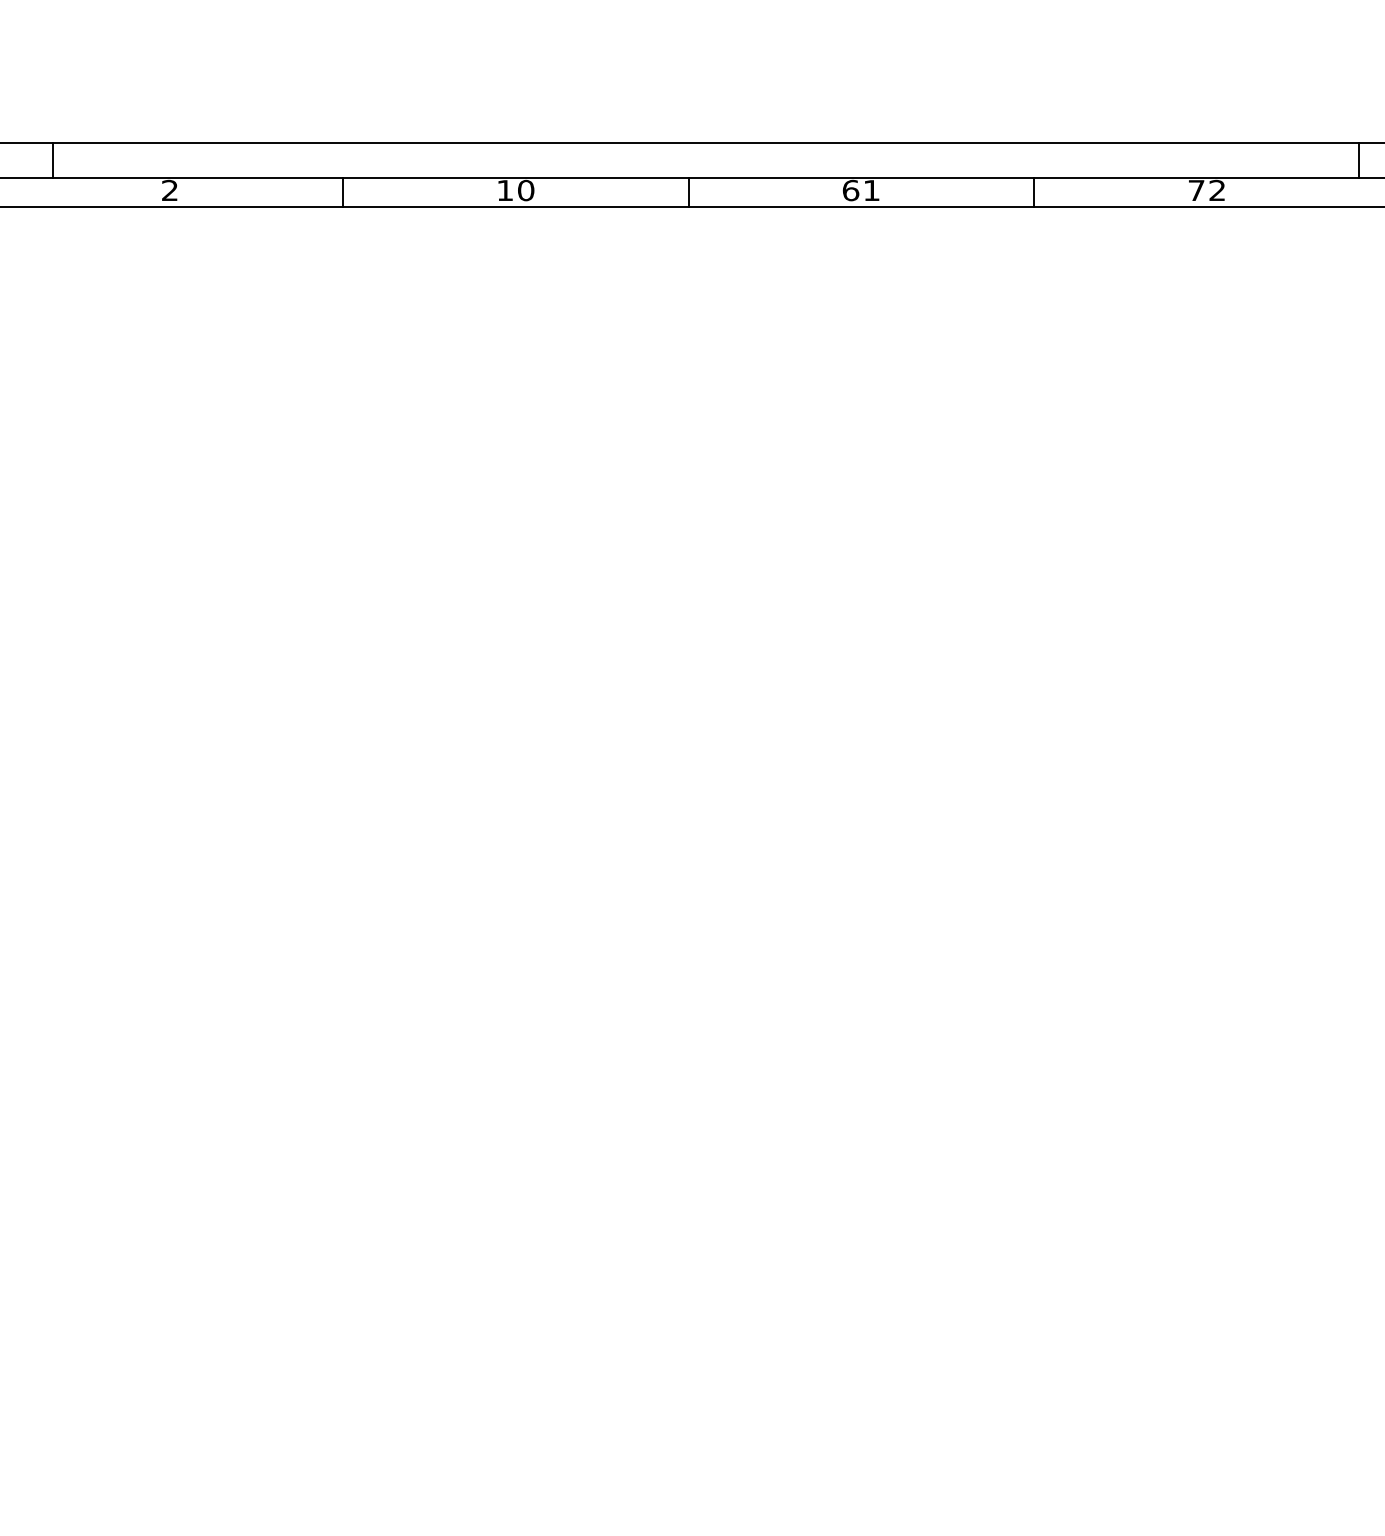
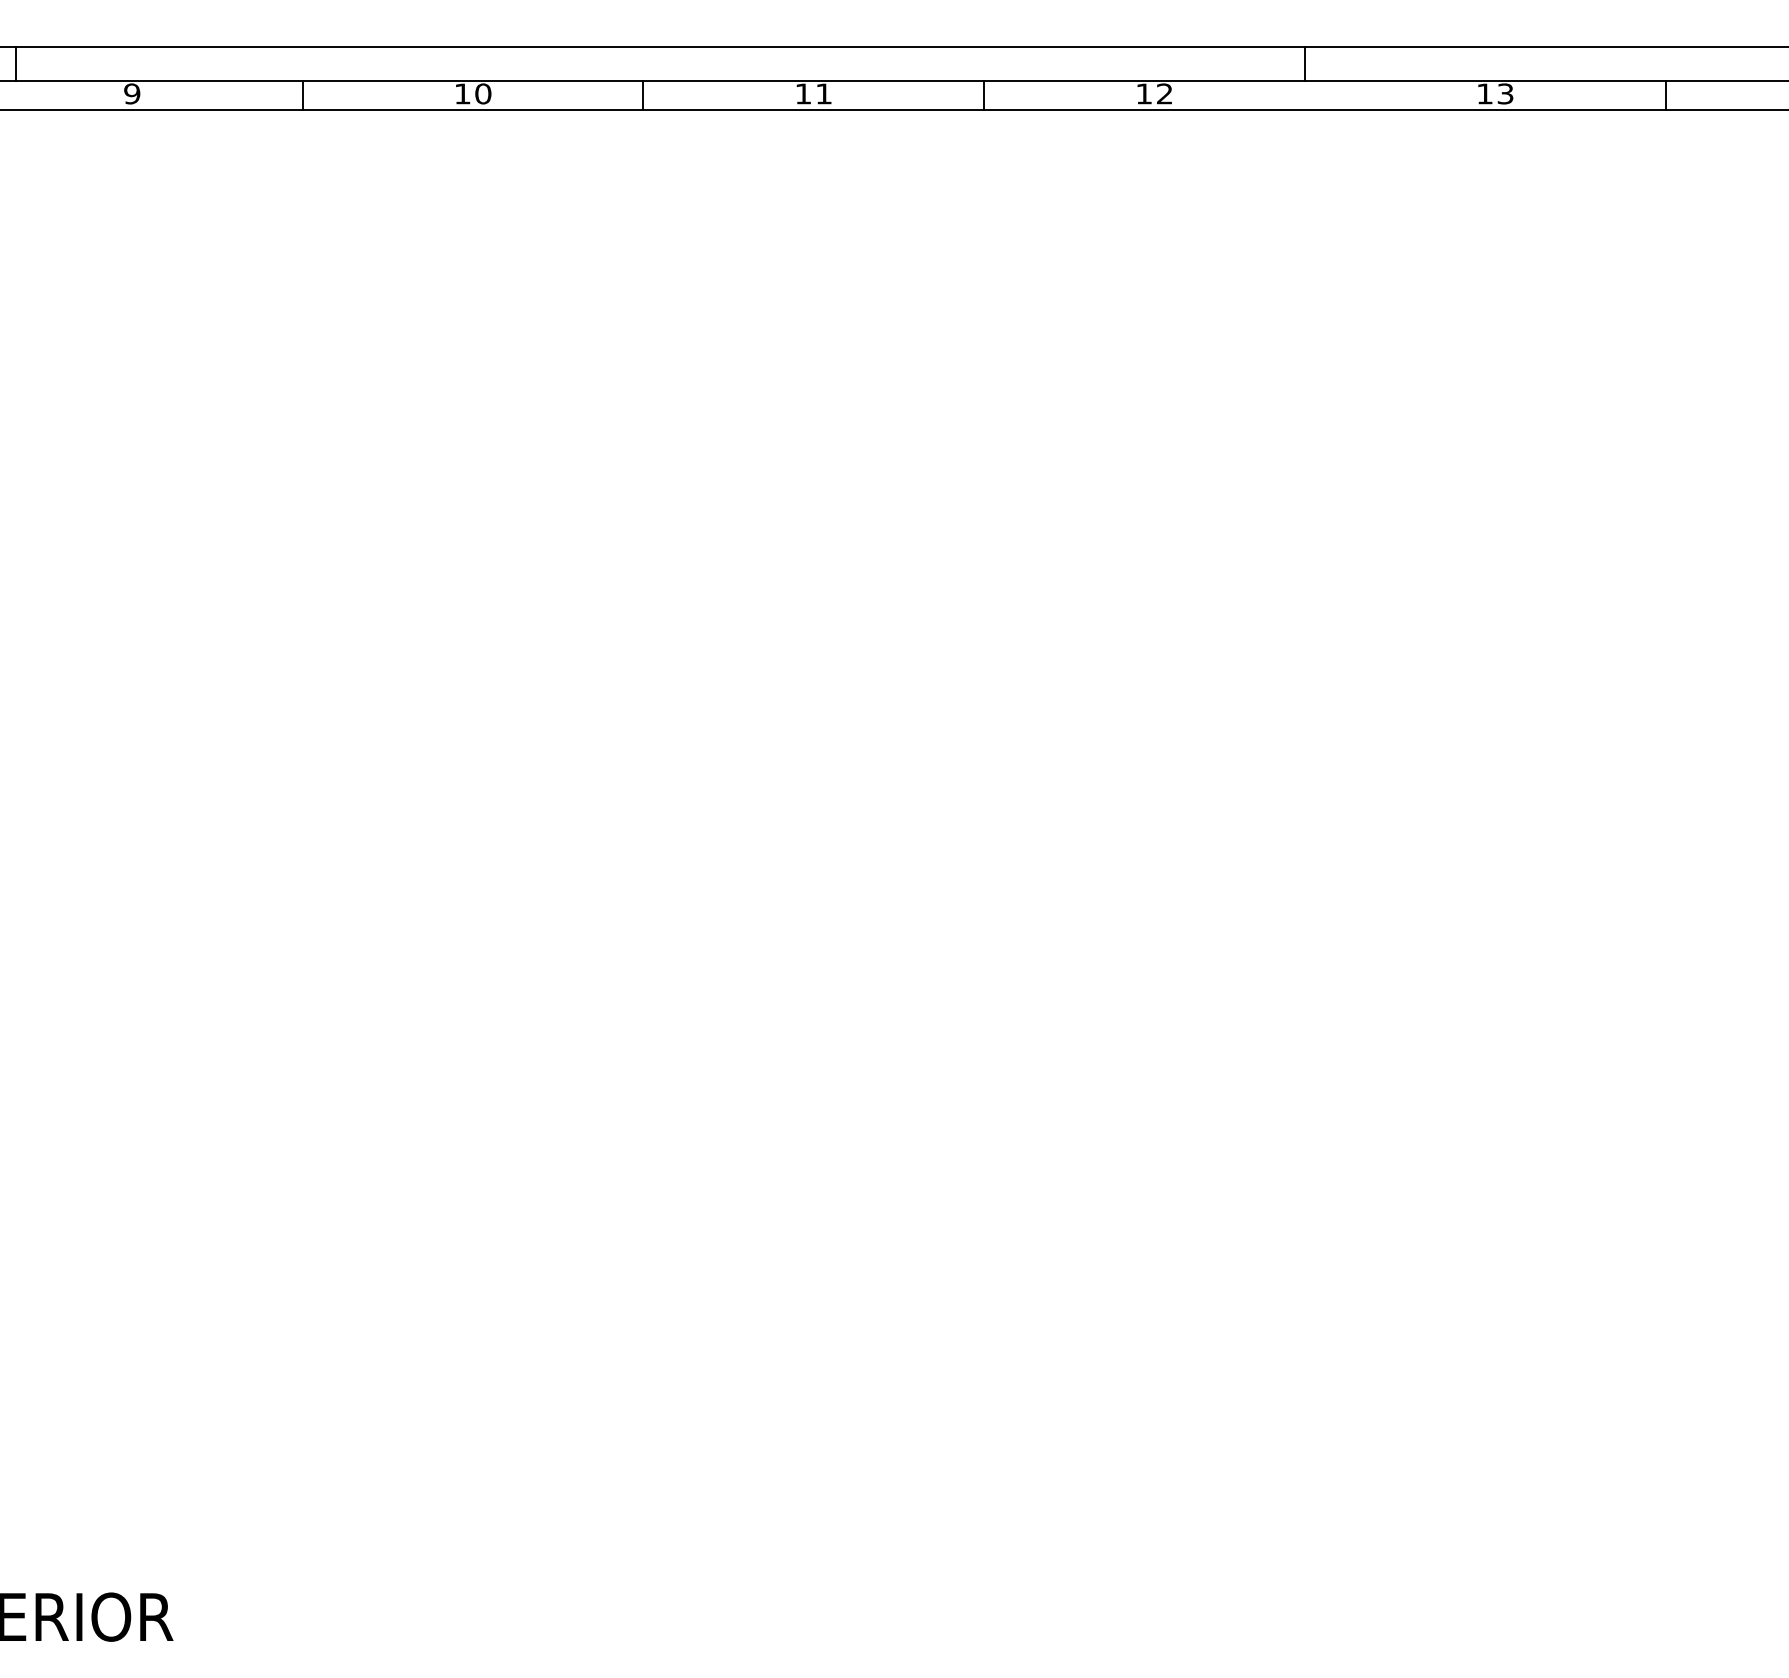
text: (170, 190) -> (132, 93), 2 -> 9
text: (850, 190) -> (803, 93), 61 -> 11
text: (1195, 190) -> (1143, 93), 72 -> 12

